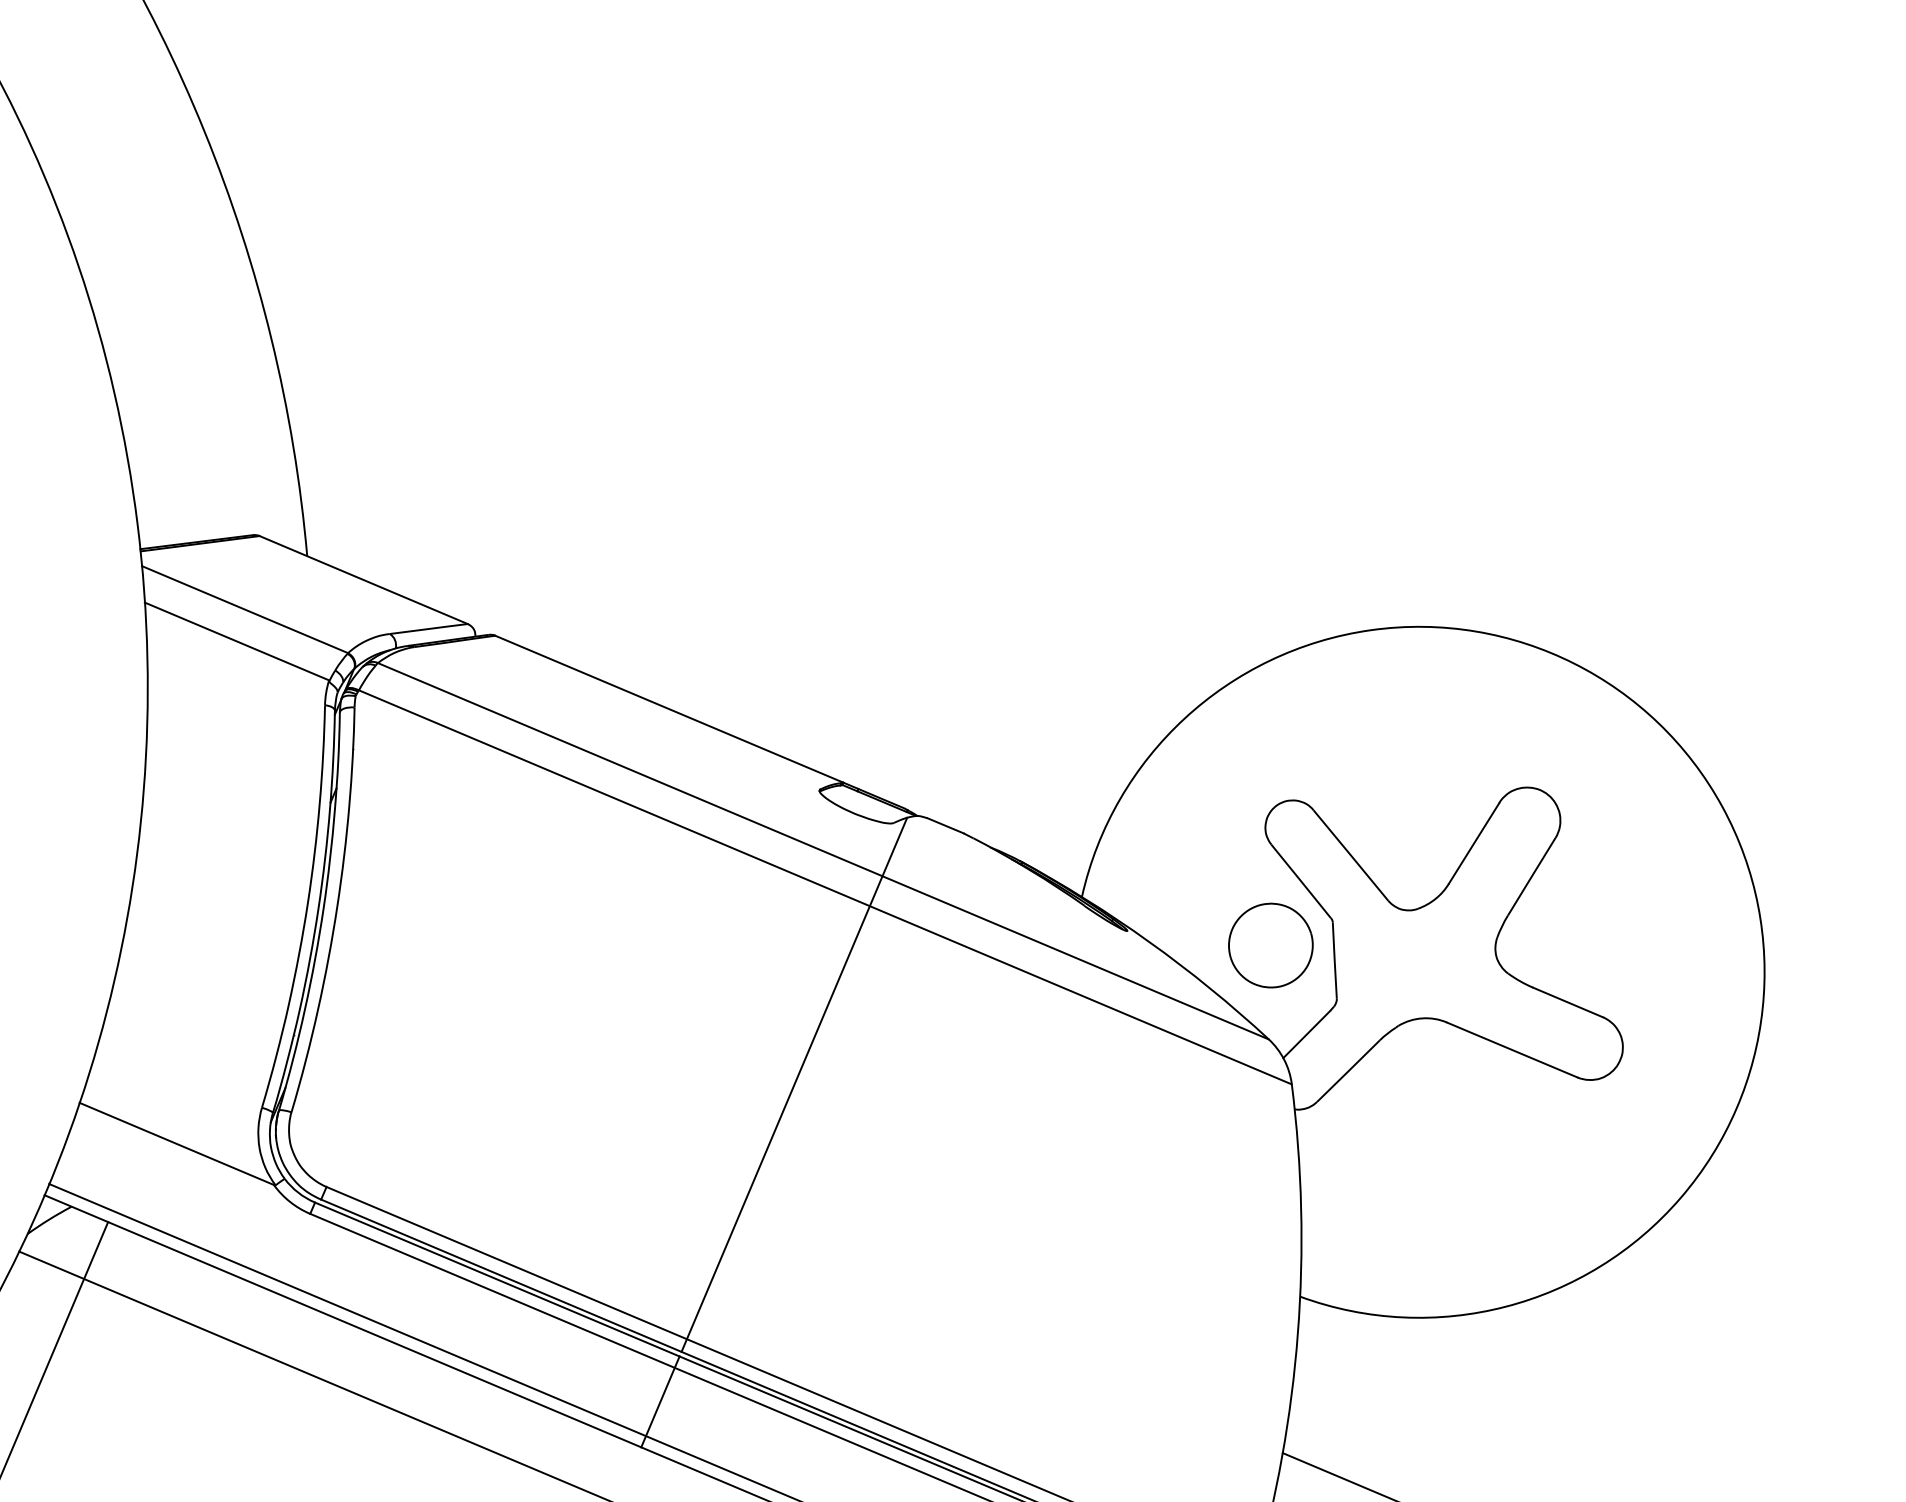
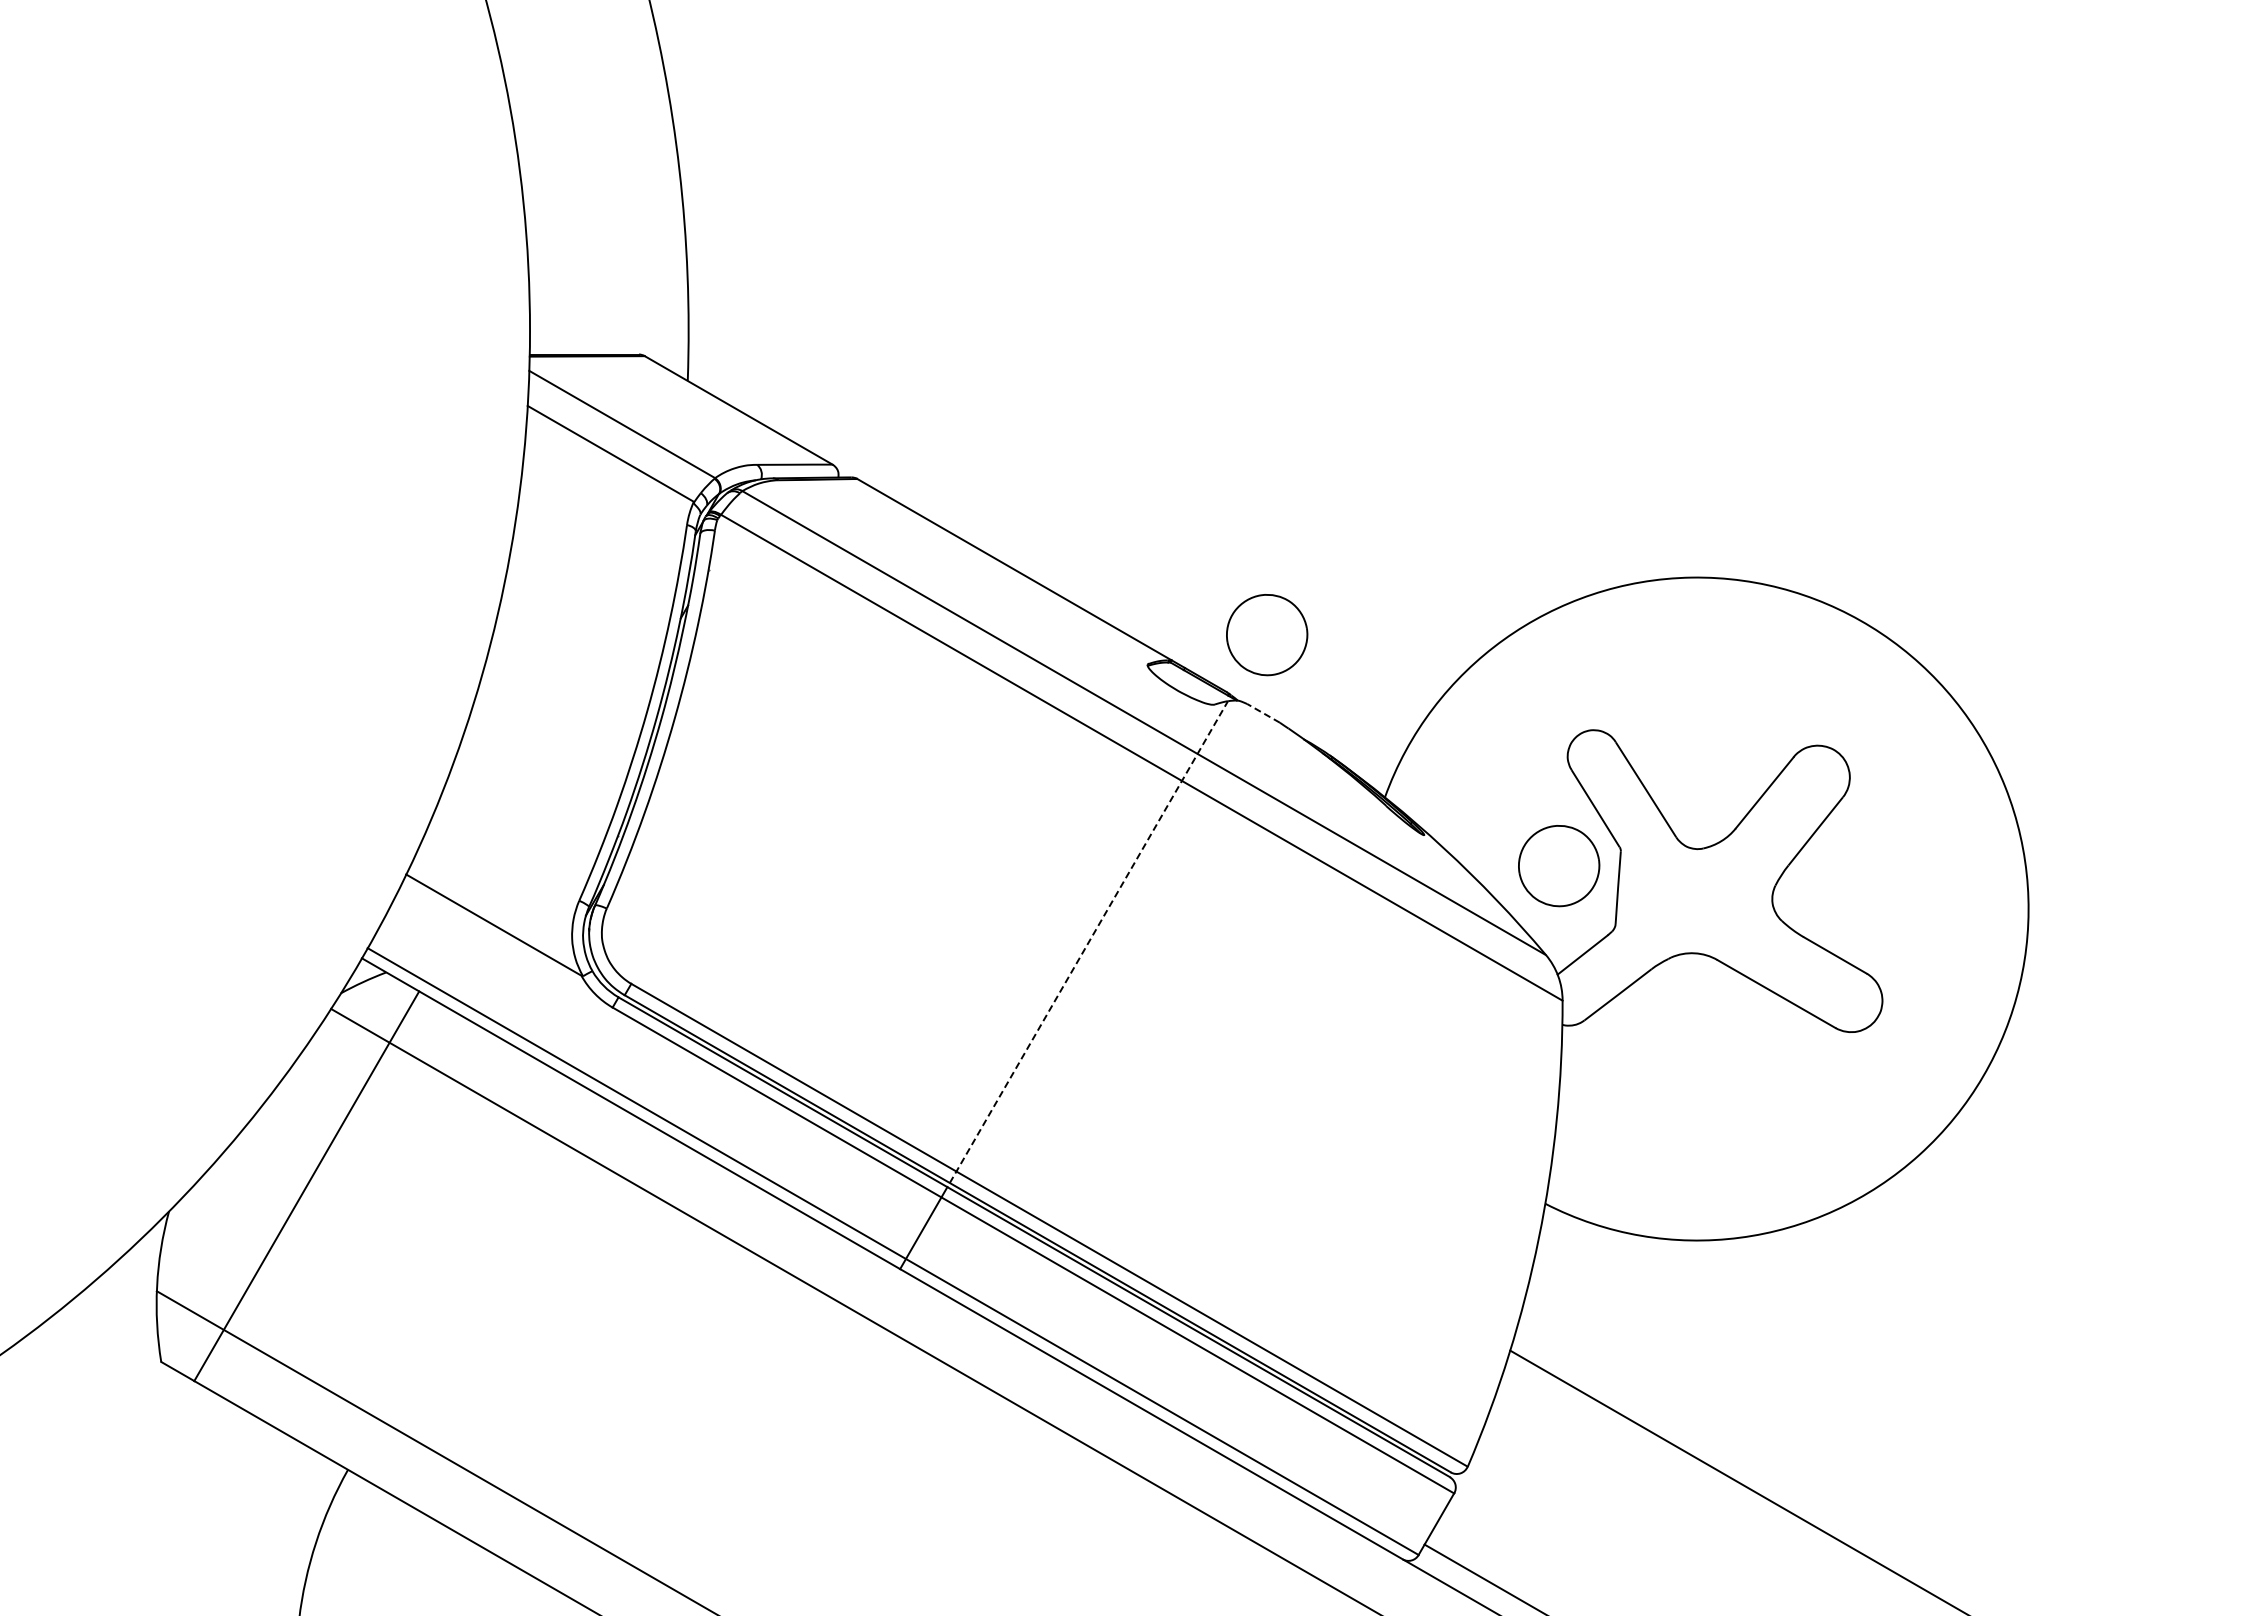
part: (939, 744) -> (1267, 635), added
line: (945, 825) -> (1263, 713), solid -> dashed
line: (794, 1084) -> (1089, 941), solid -> dashed

